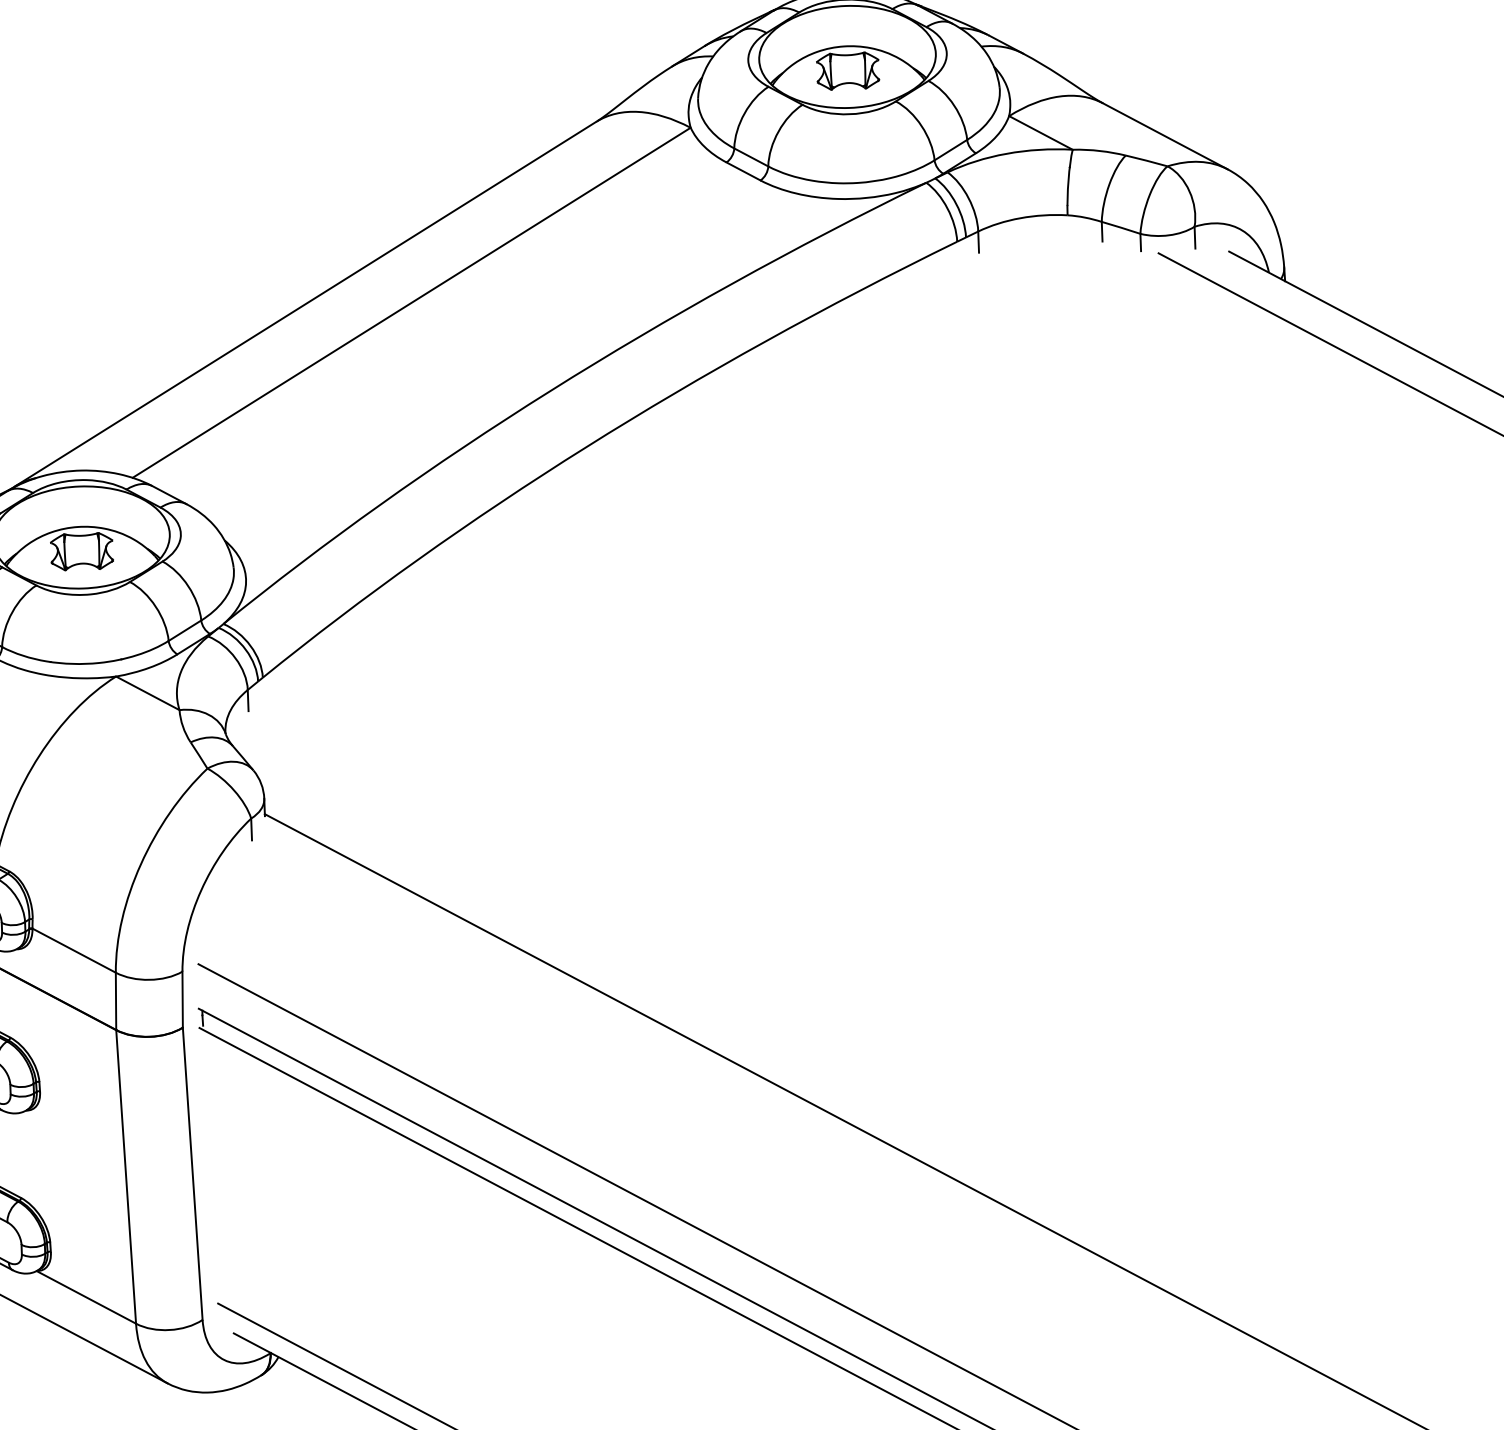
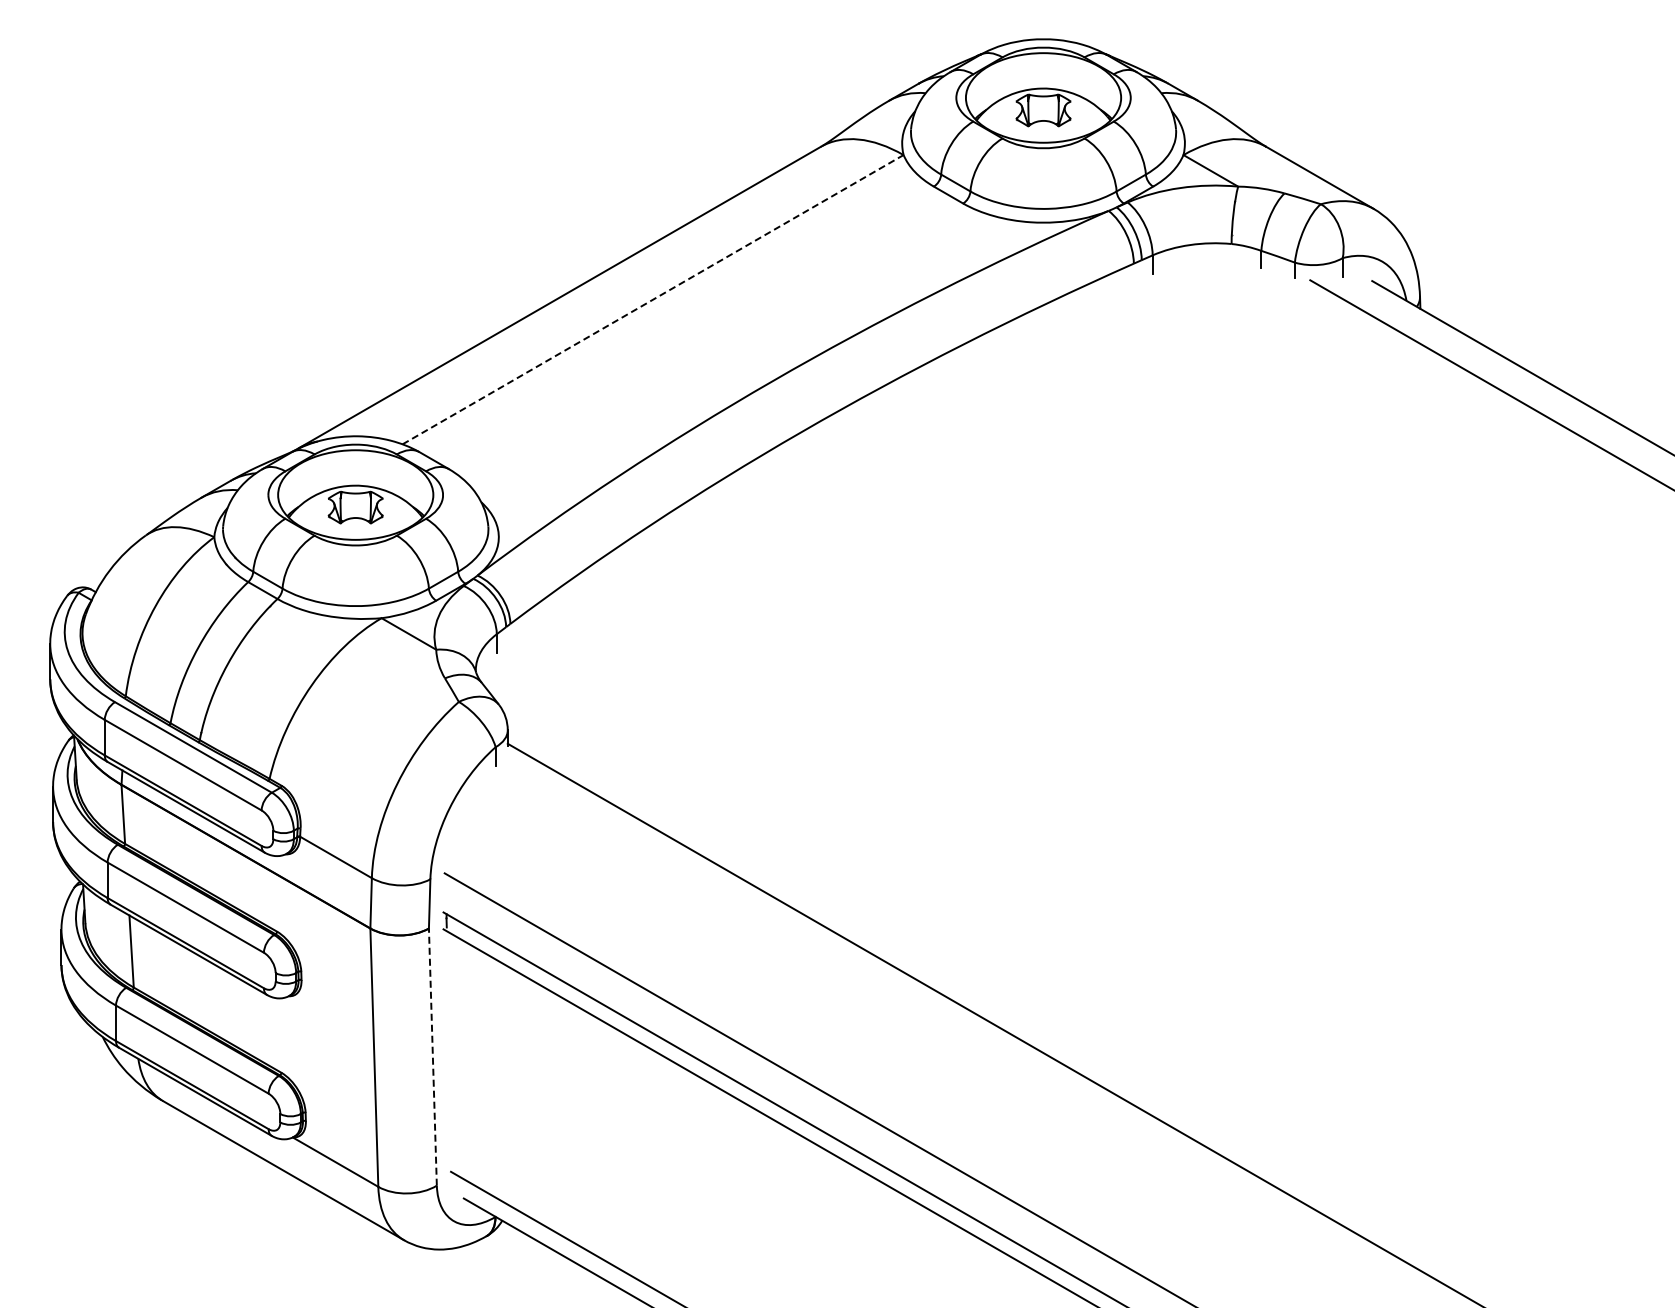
line: (412, 302) -> (653, 299), solid -> dashed
line: (192, 1174) -> (432, 1057), solid -> dashed

